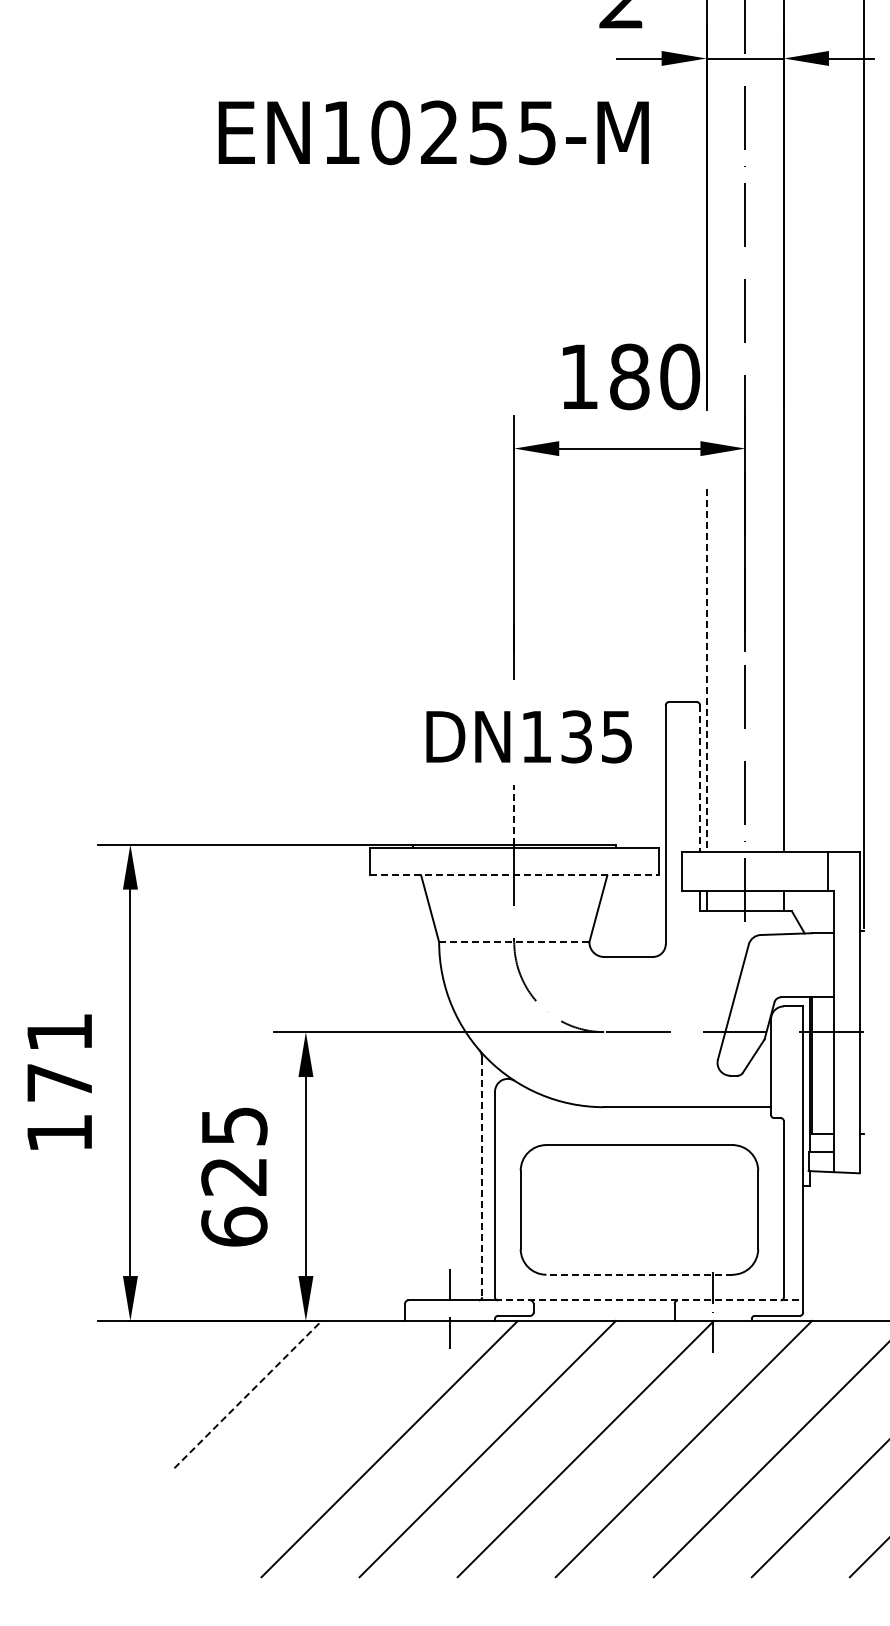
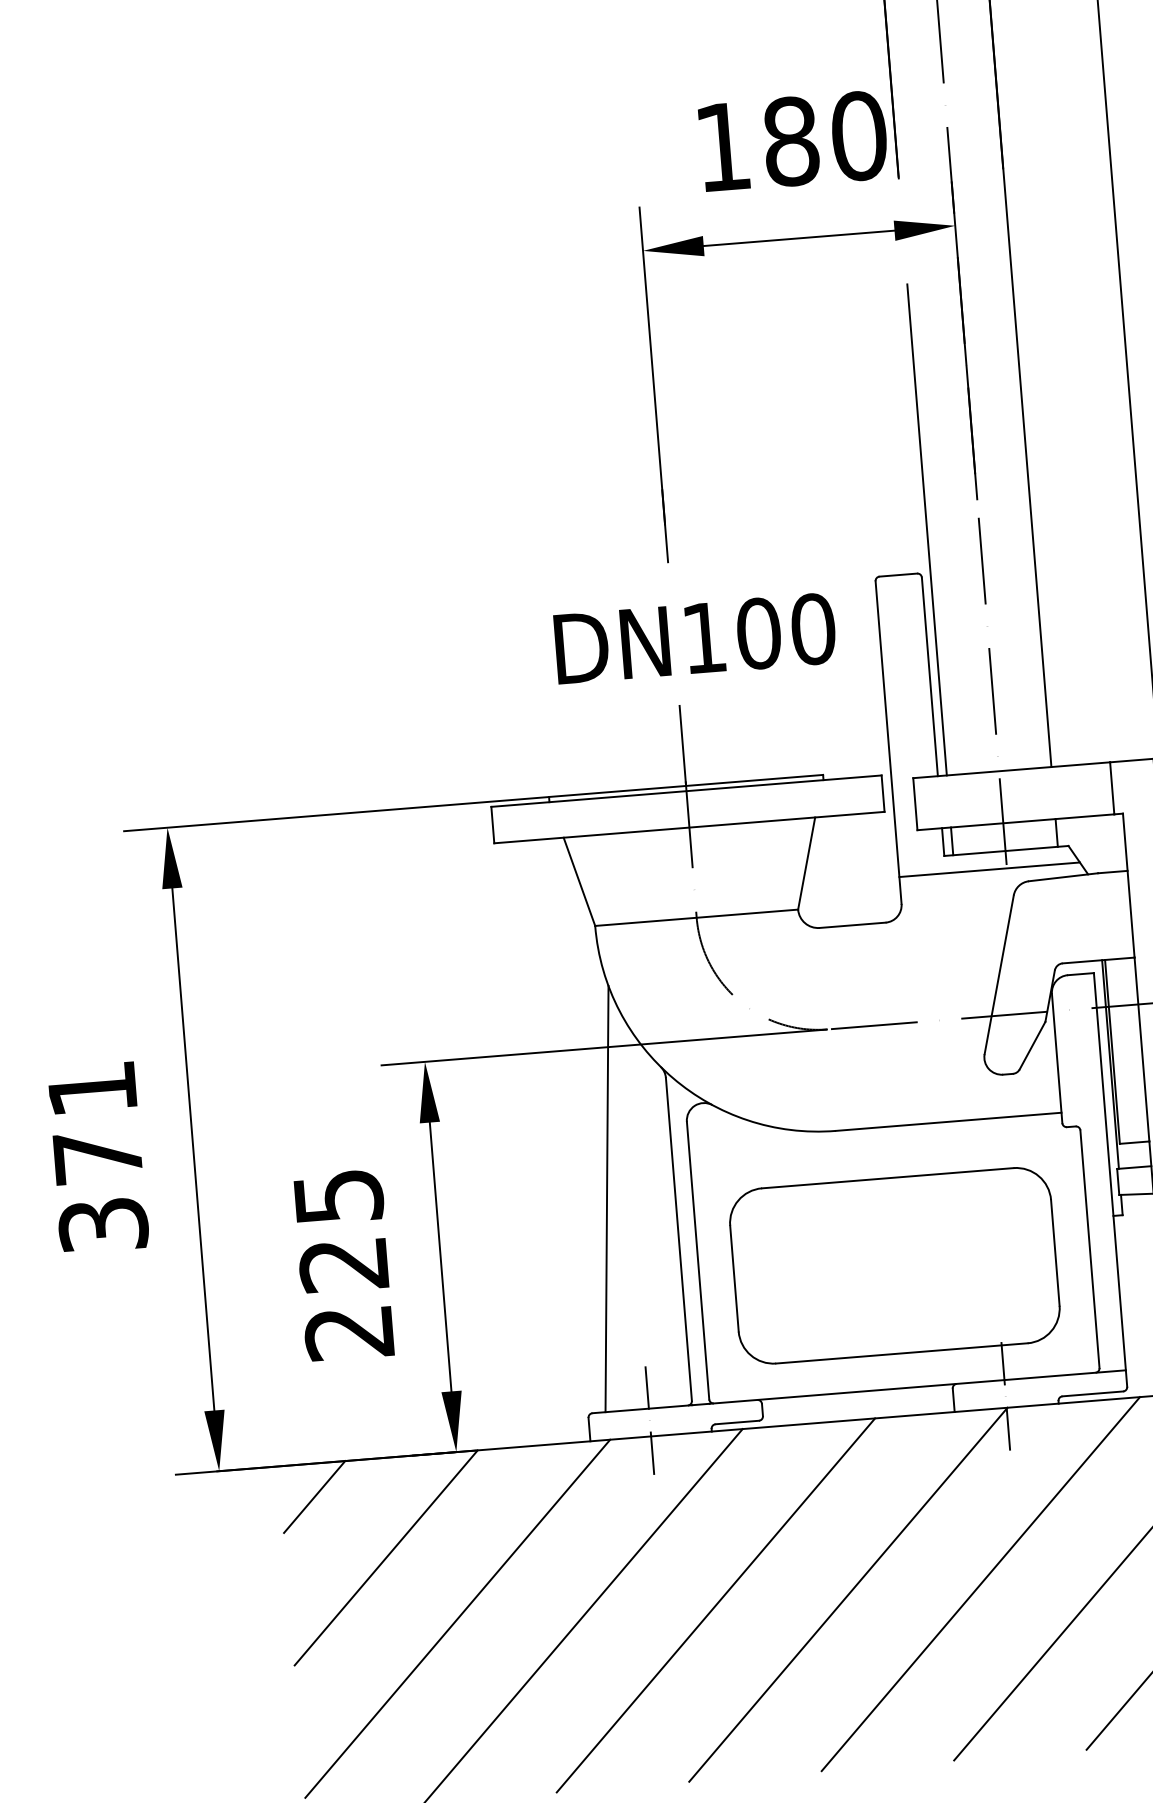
line: (706, 670) -> (926, 529), dashed -> solid
text: (597, 736) -> (786, 630), DN135 -> DN100
line: (700, 778) -> (930, 676), dashed -> solid
line: (514, 815) -> (683, 746), dashed -> solid
line: (514, 875) -> (689, 827), dashed -> solid
line: (732, 924) -> (989, 870), added
line: (514, 942) -> (697, 918), dashed -> solid
text: (59, 1133) -> (103, 1225), 171 -> 371
line: (431, 1143) -> (606, 1198), added
line: (482, 1177) -> (679, 1239), dashed -> solid
text: (234, 1226) -> (349, 1332), 625 -> 225
line: (638, 1274) -> (900, 1353), dashed -> solid
line: (649, 1300) -> (918, 1387), dashed -> solid
line: (198, 1345) -> (313, 1496), added
line: (248, 1394) -> (386, 1557), dashed -> solid
line: (296, 1443) -> (456, 1618), added

